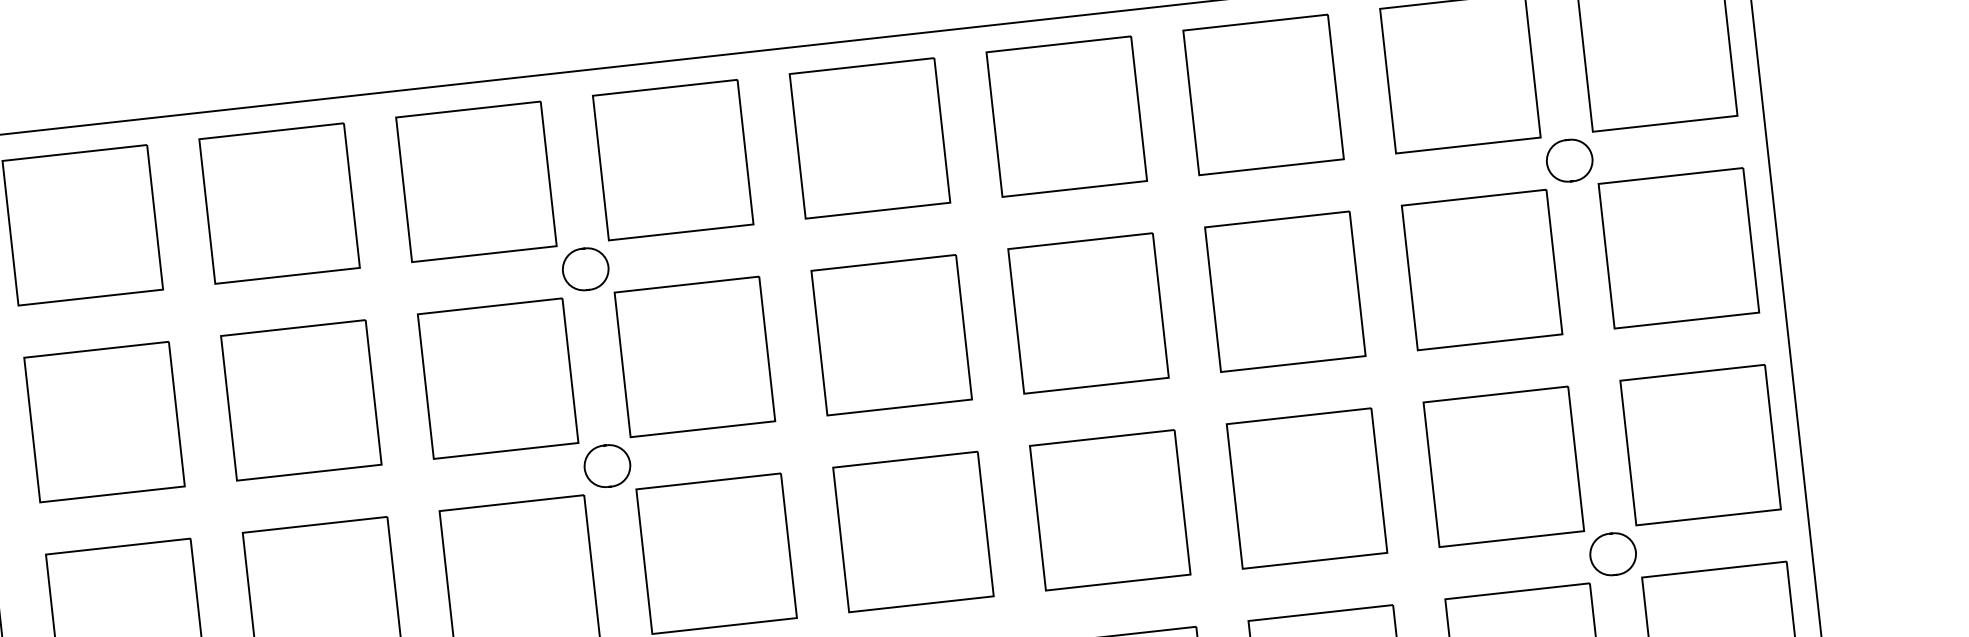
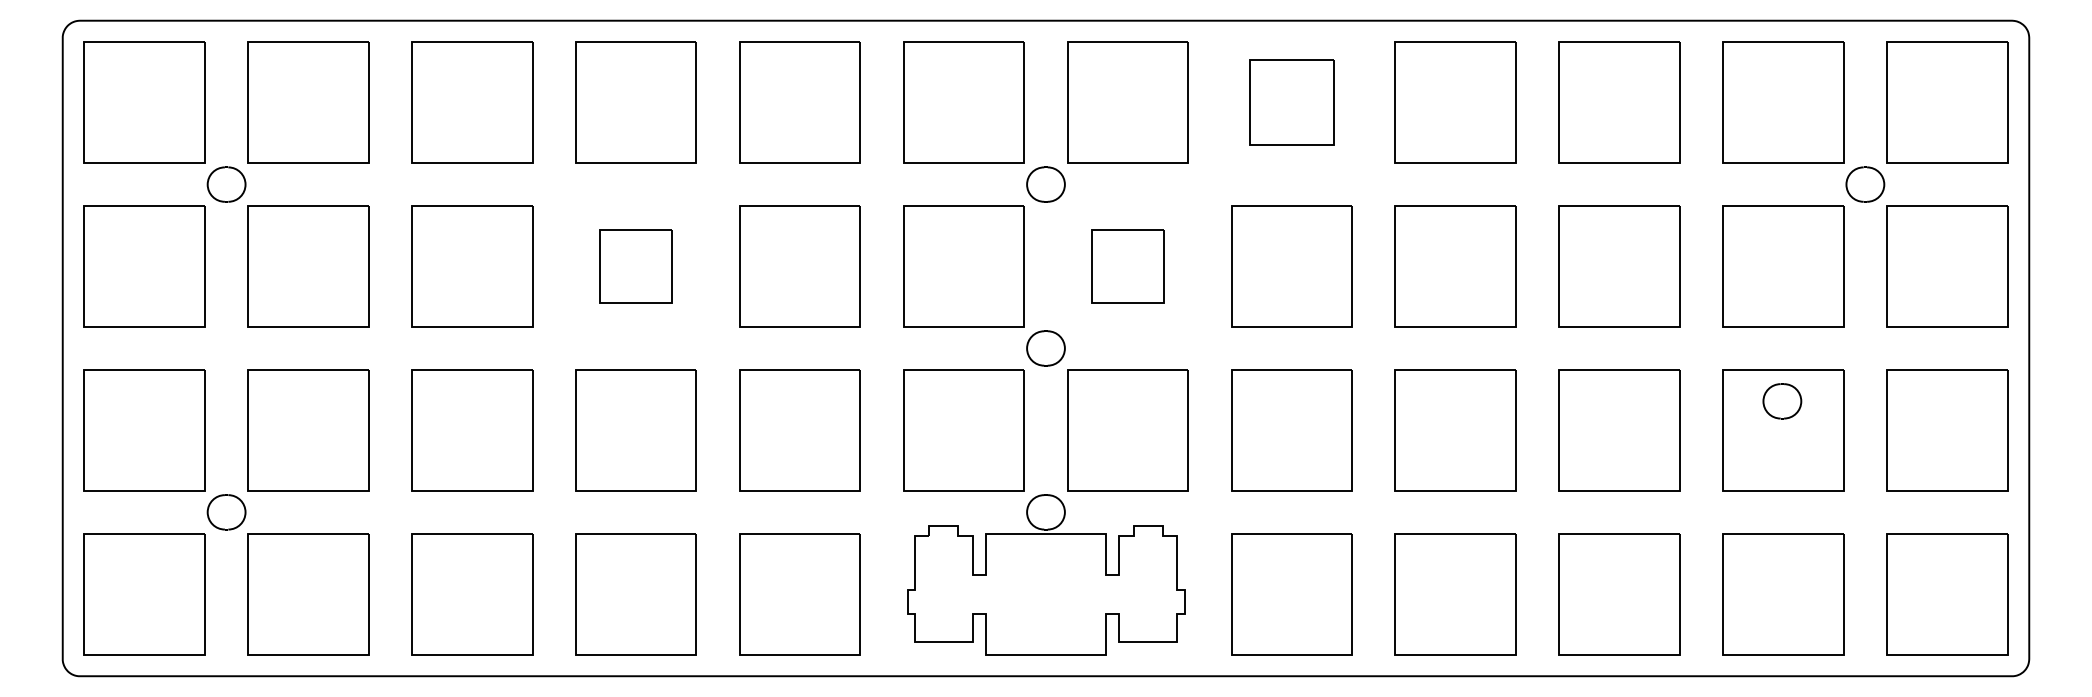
part: (869, 138) -> (1291, 102), size x0.7
part: (694, 356) -> (1127, 266), size x0.6
part: (103, 422) -> (635, 266), size x0.6
part: (1613, 554) -> (1782, 401), moved

